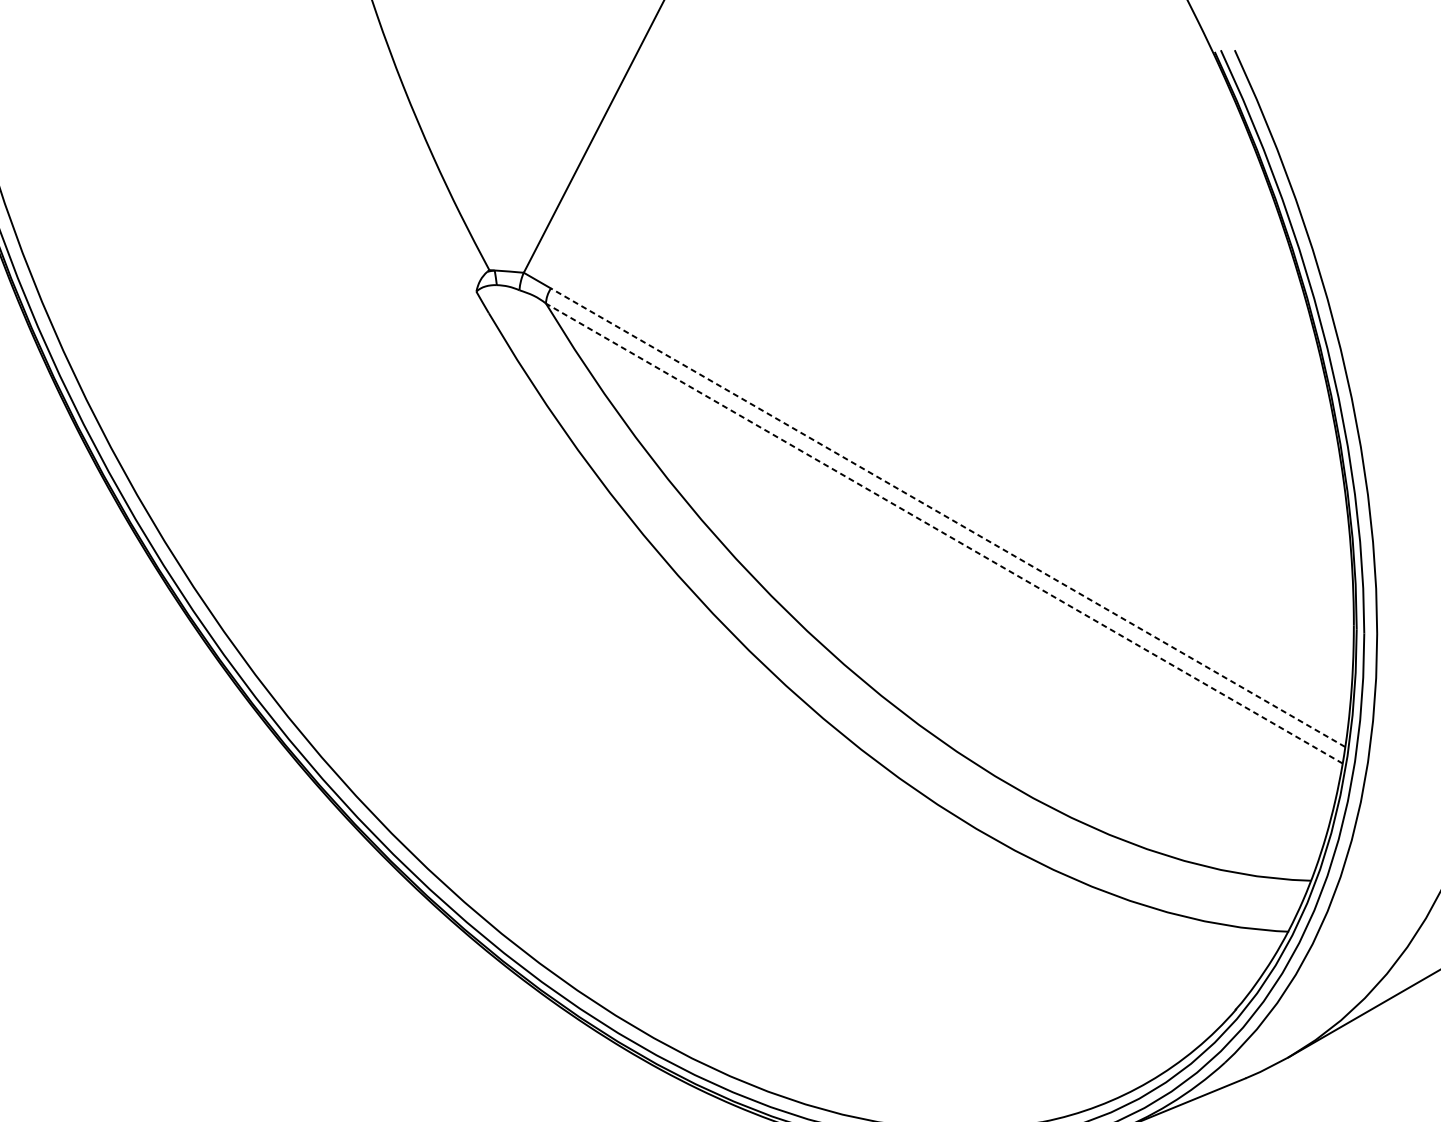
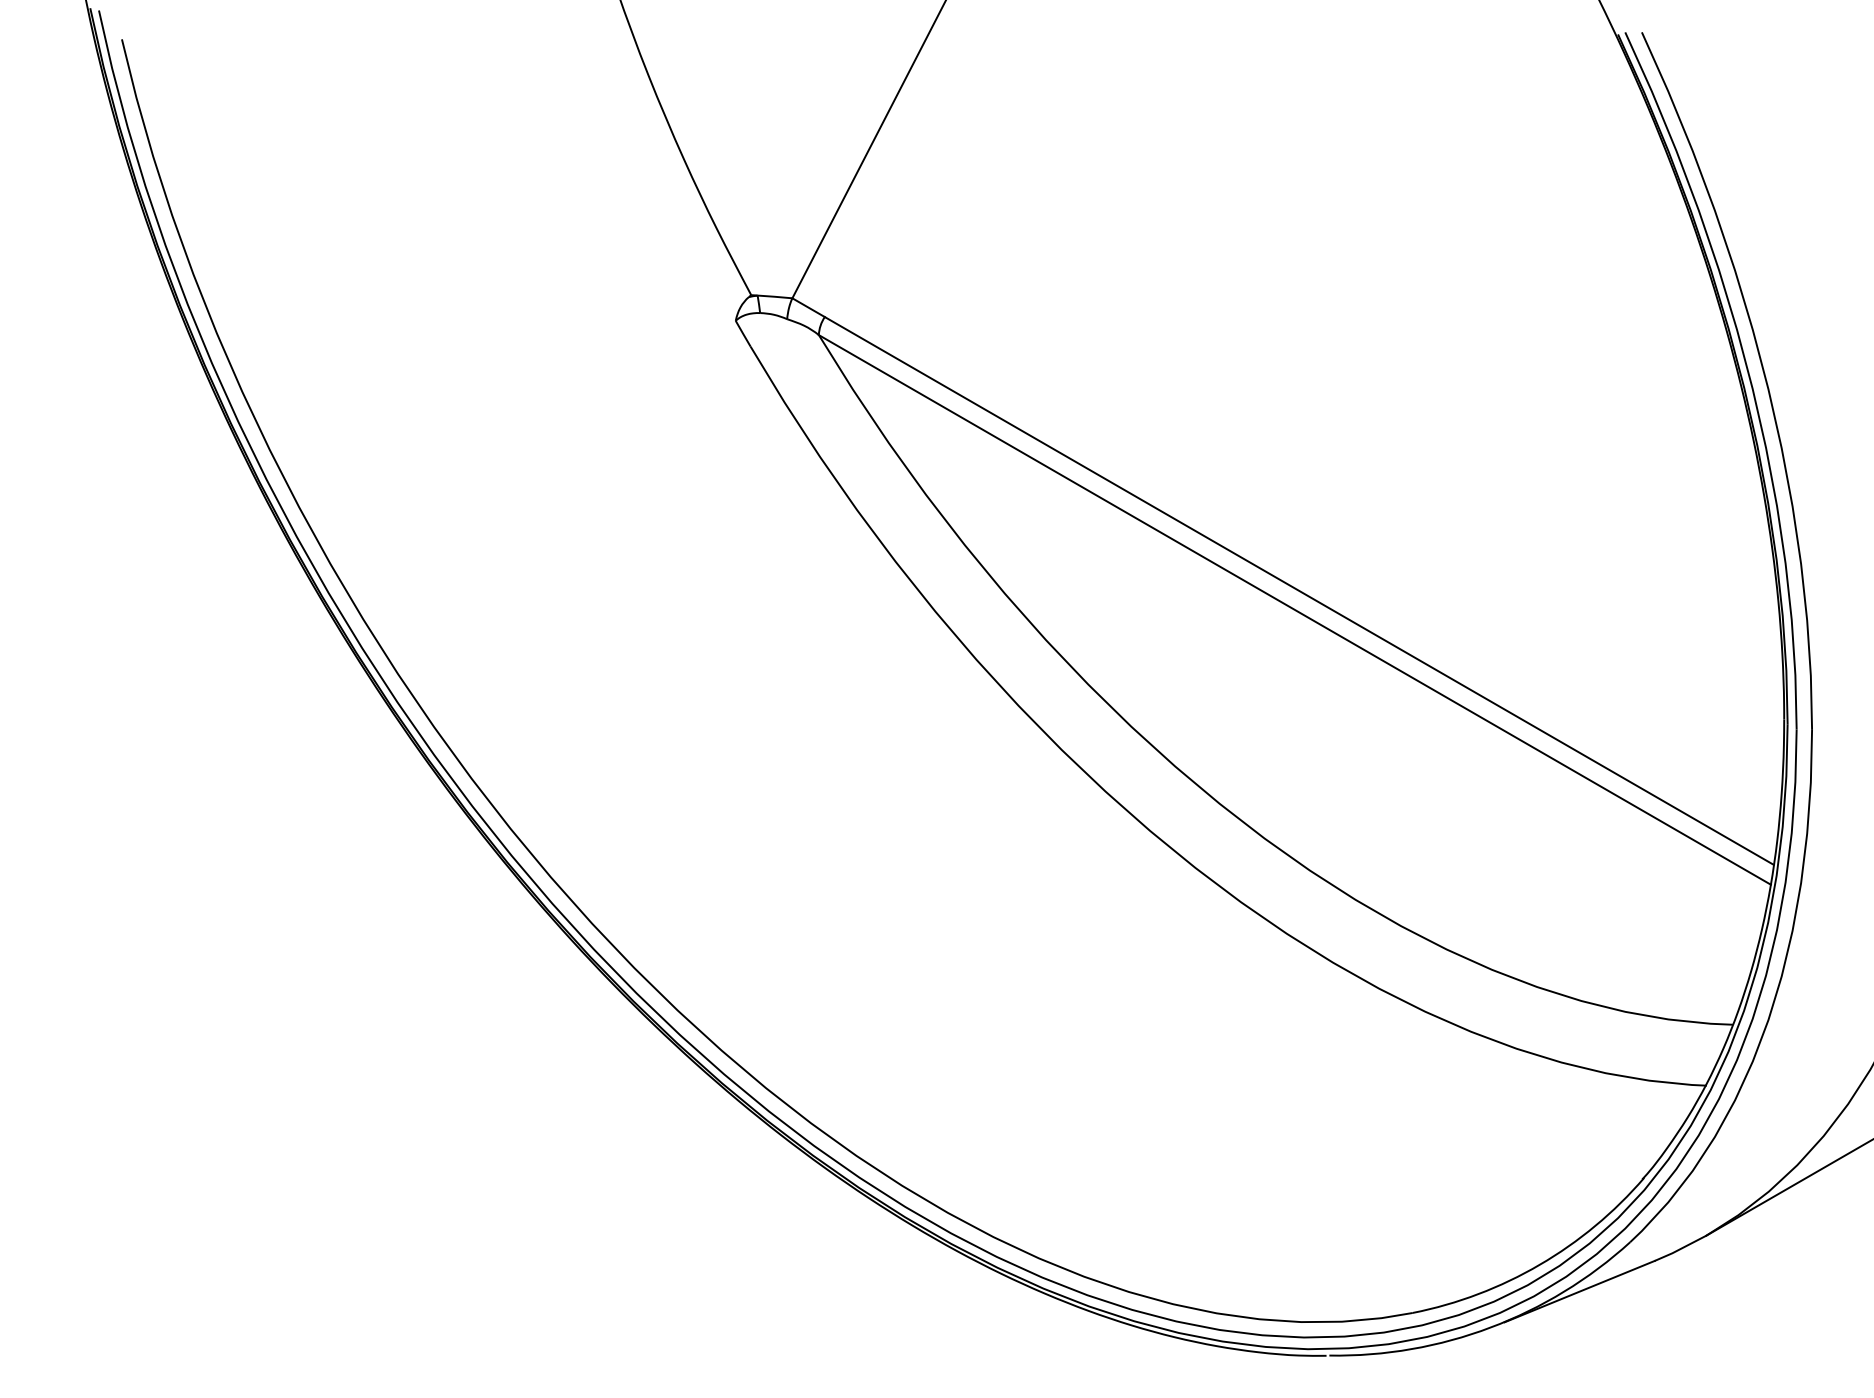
line: (948, 517) -> (1299, 590), dashed -> solid
line: (944, 533) -> (1294, 609), dashed -> solid

